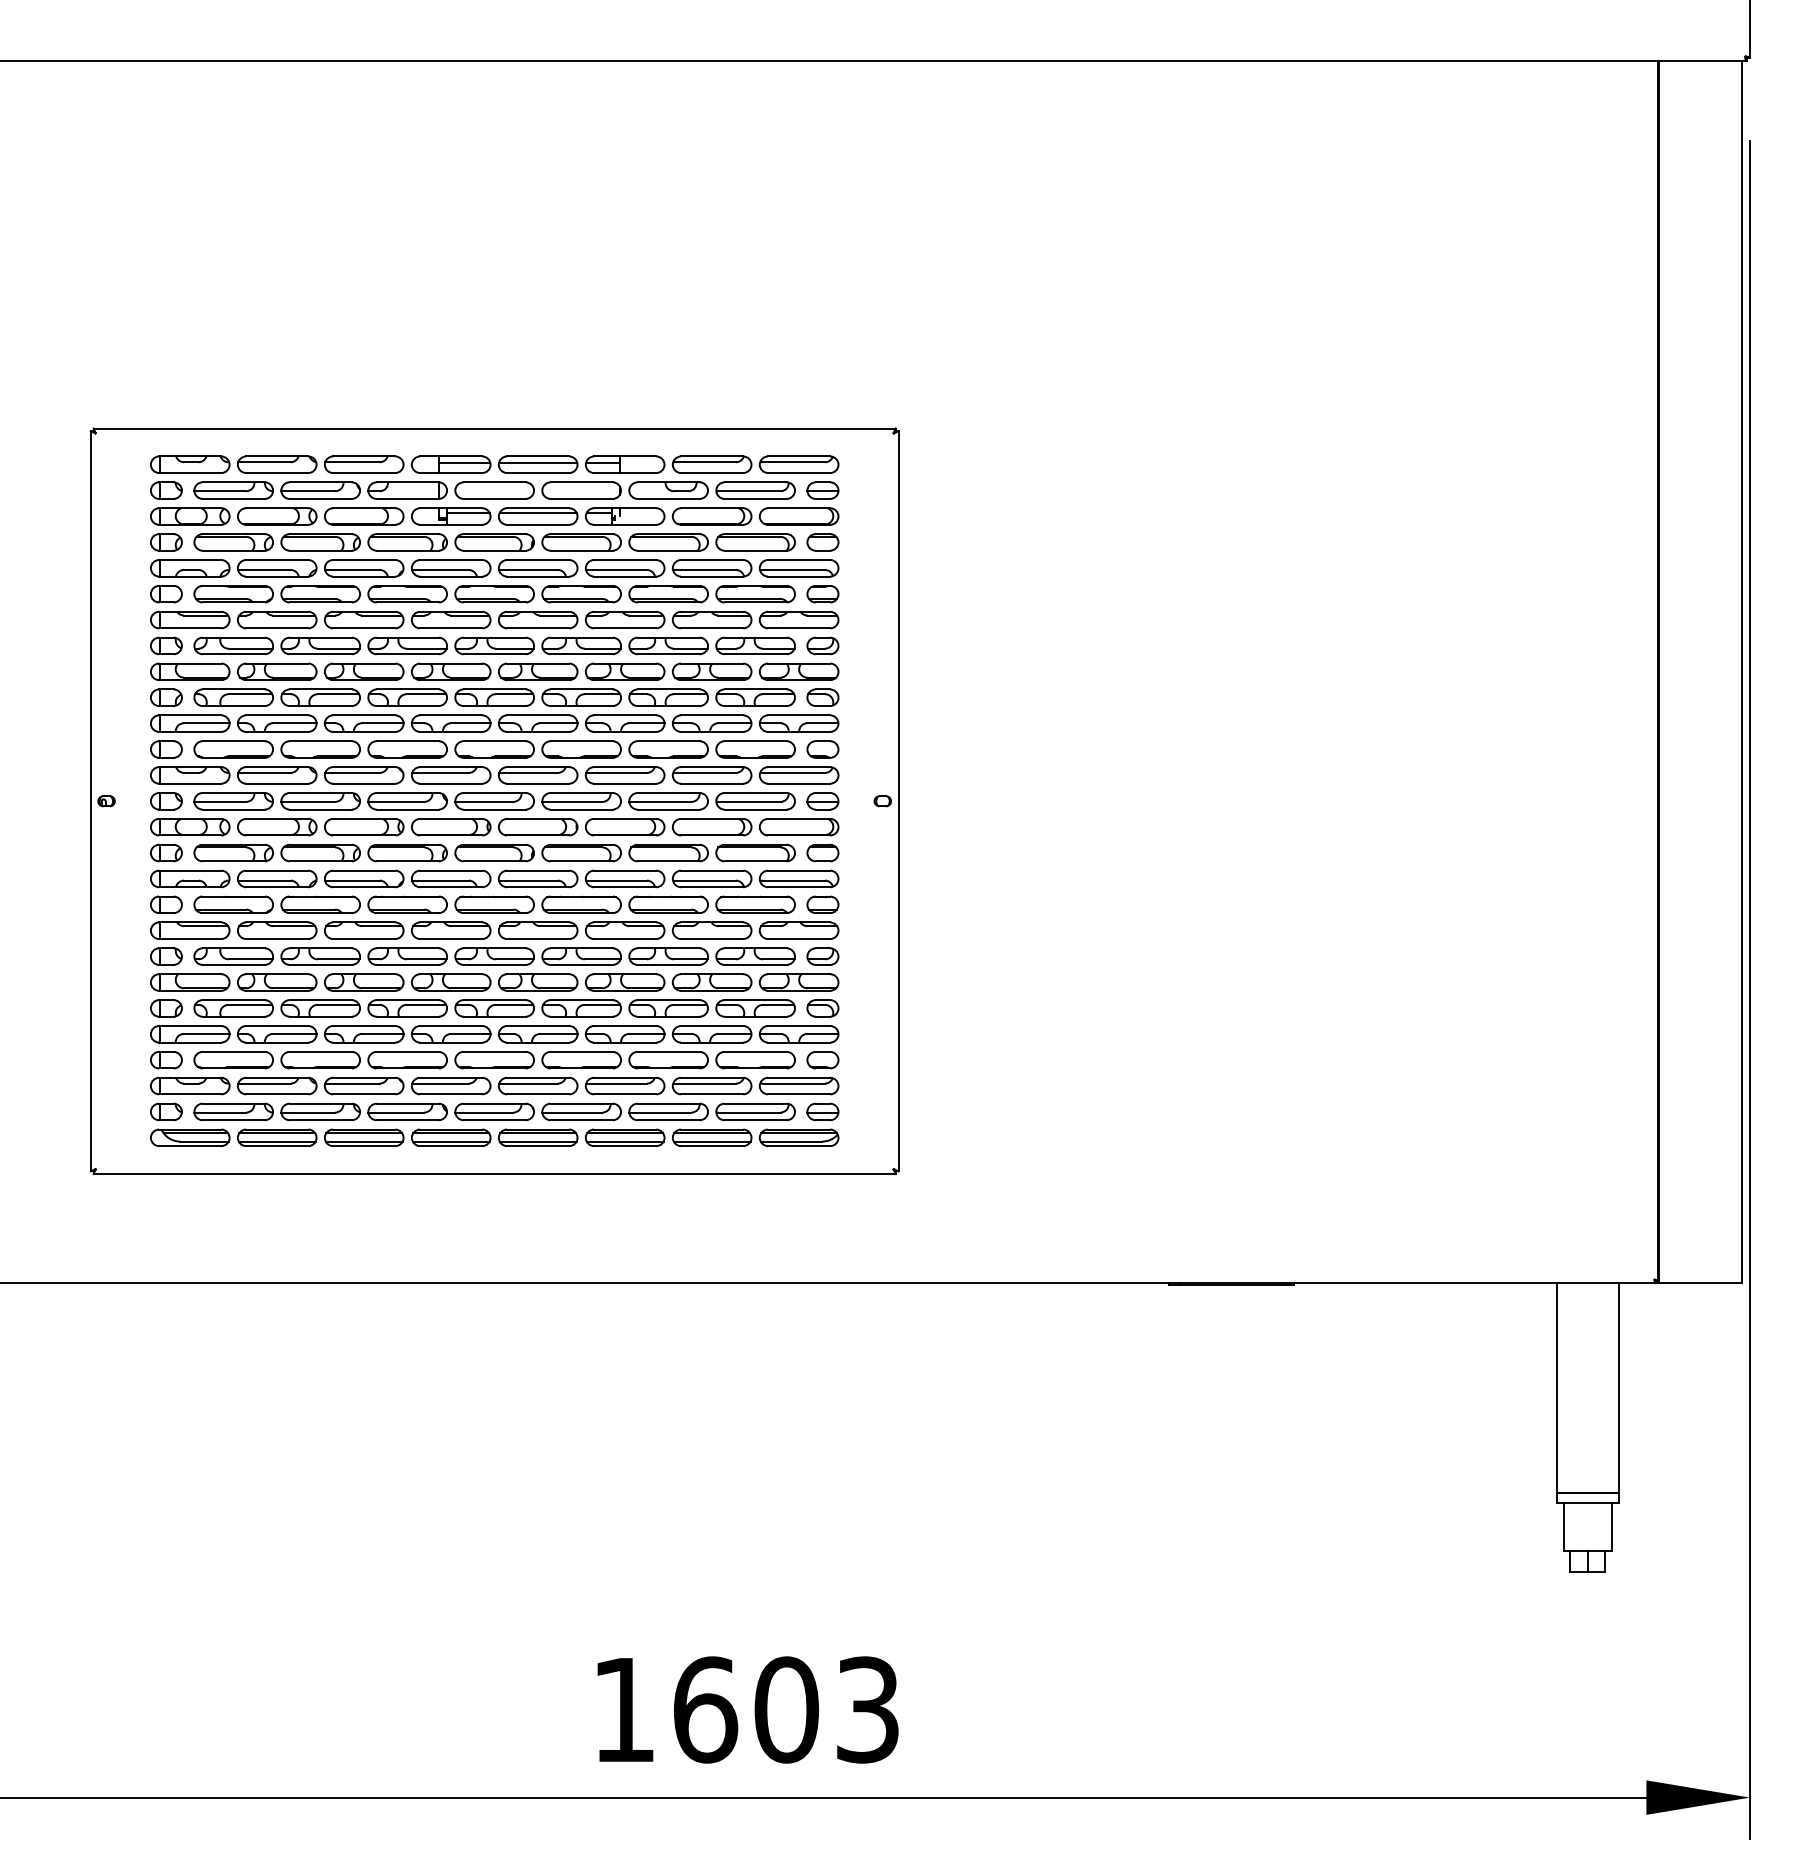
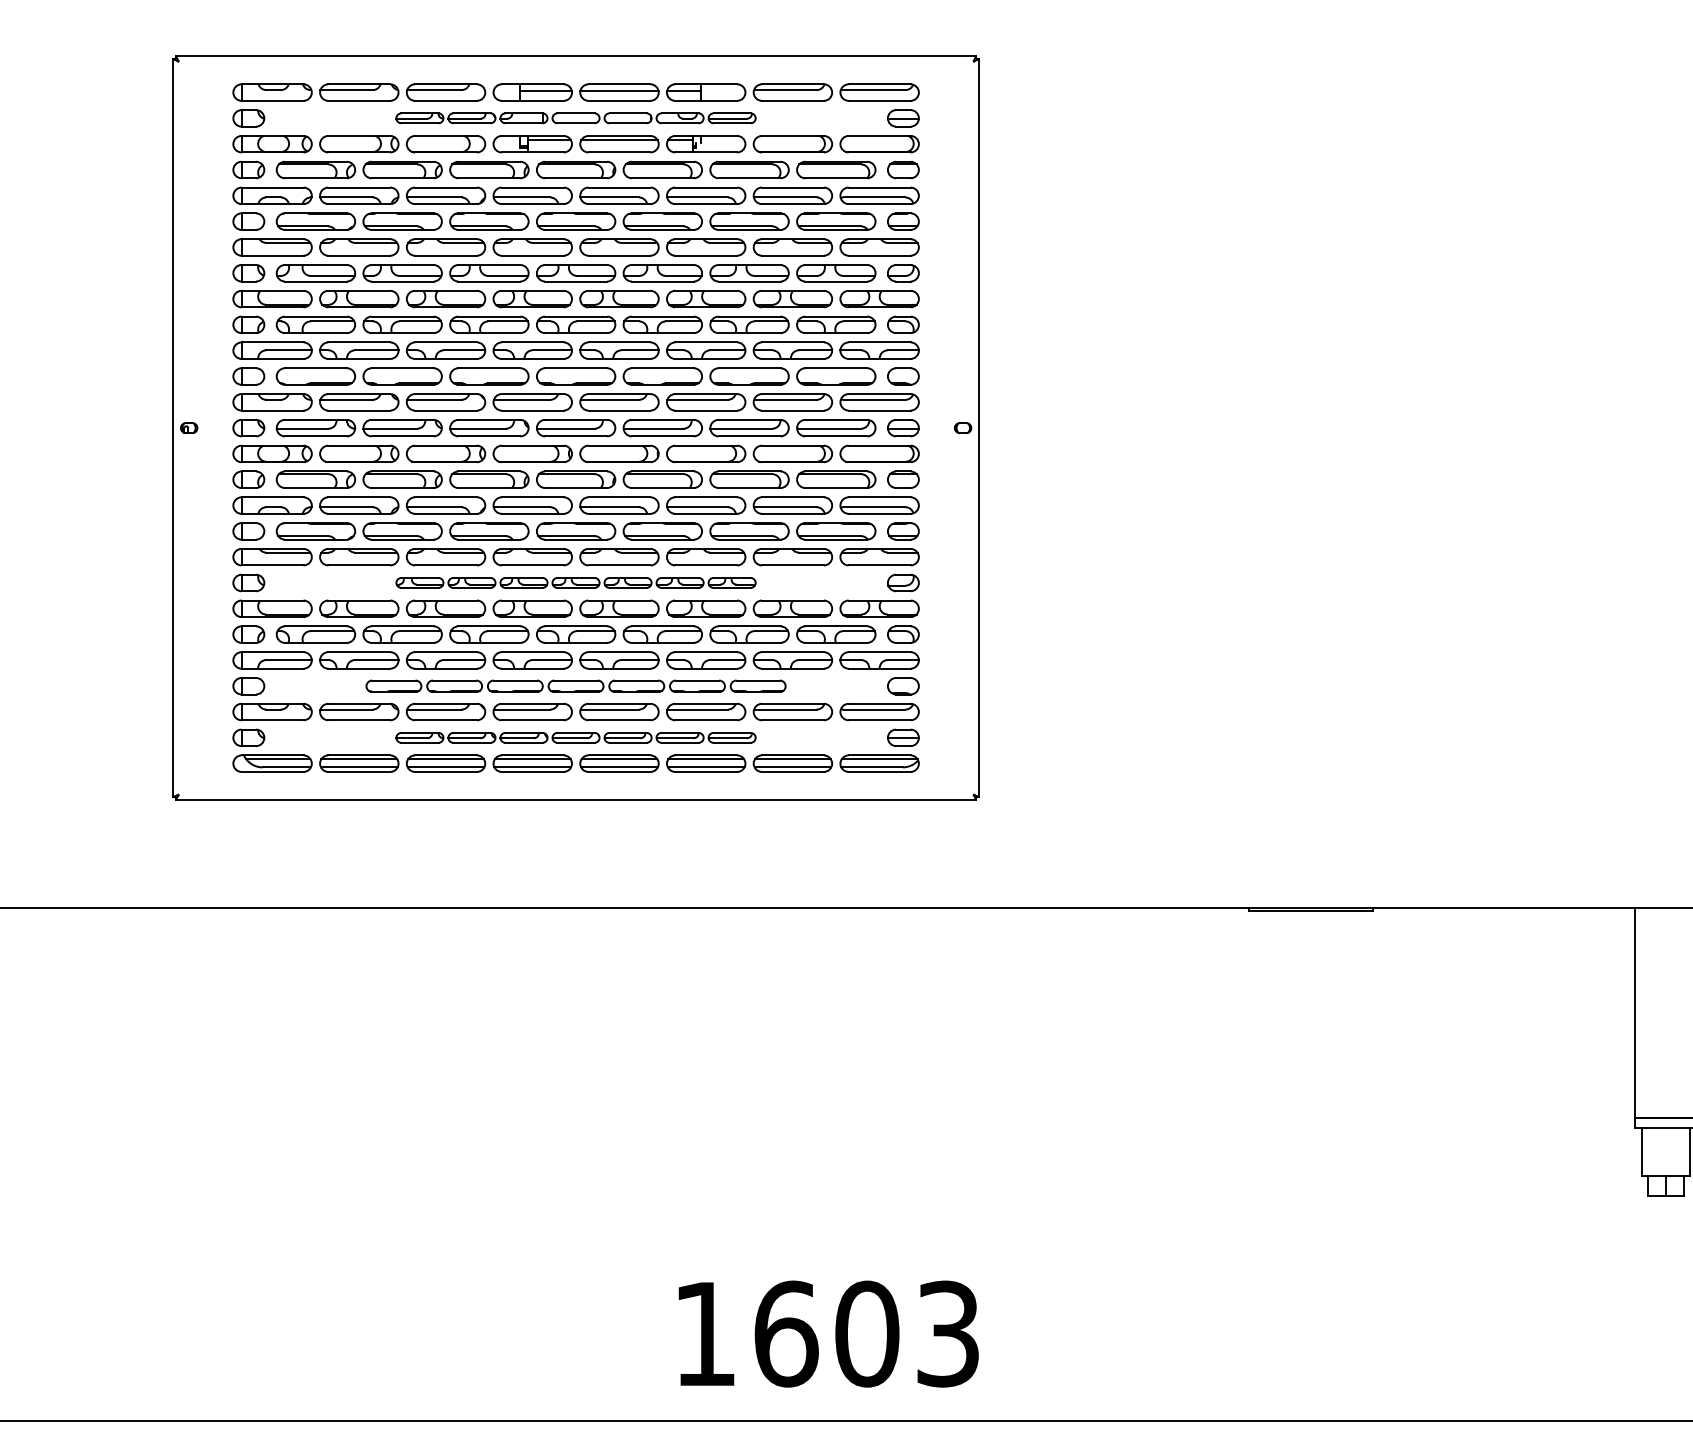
part: (494, 490) -> (575, 118), size x0.6
part: (494, 956) -> (575, 582), size x0.6
part: (494, 1060) -> (575, 686), size x0.7
part: (494, 1111) -> (575, 737), size x0.6

